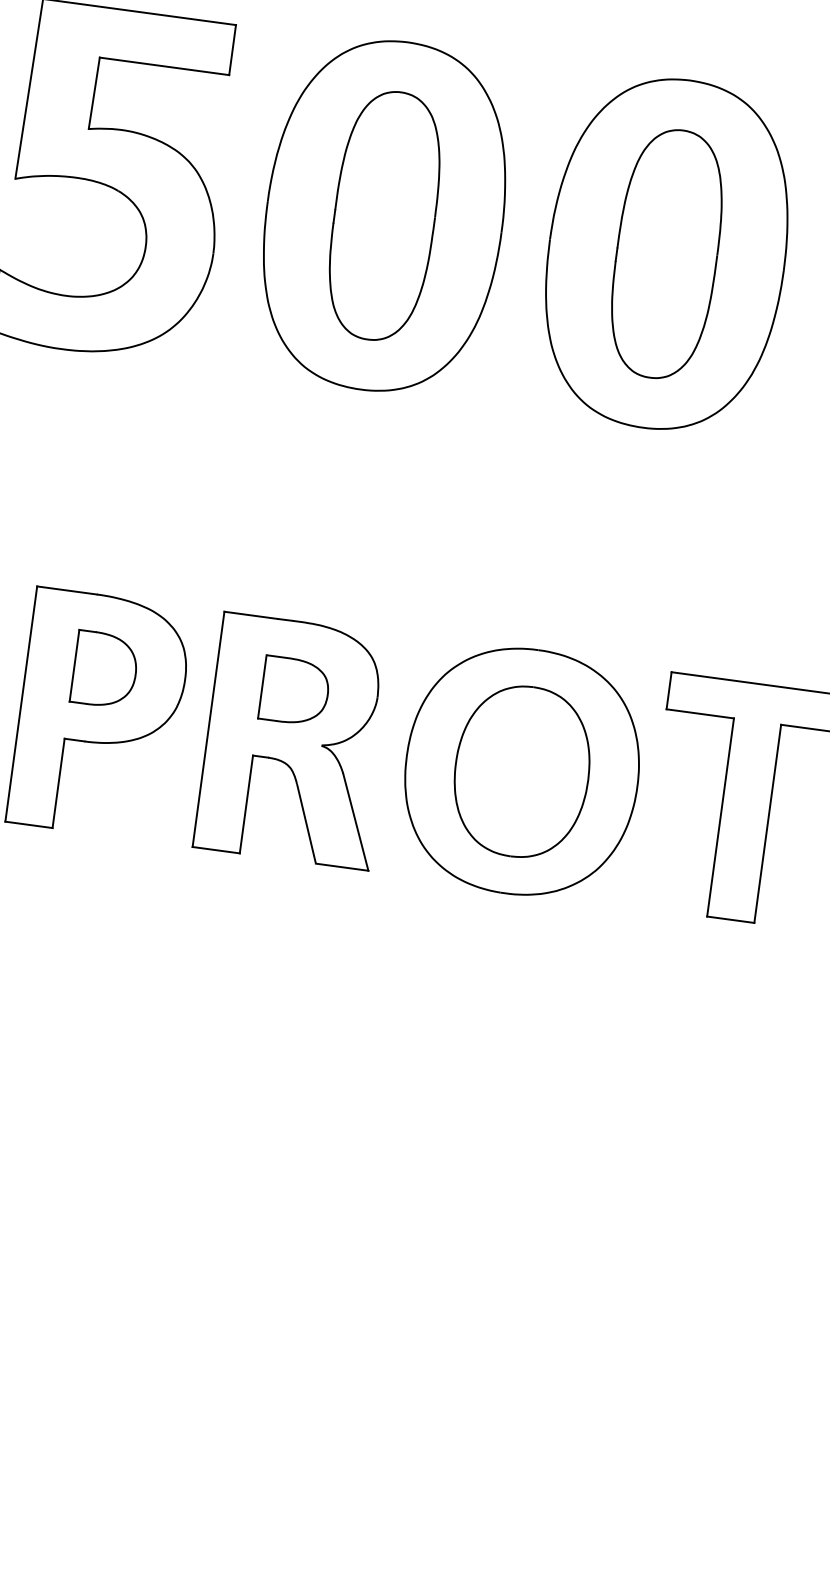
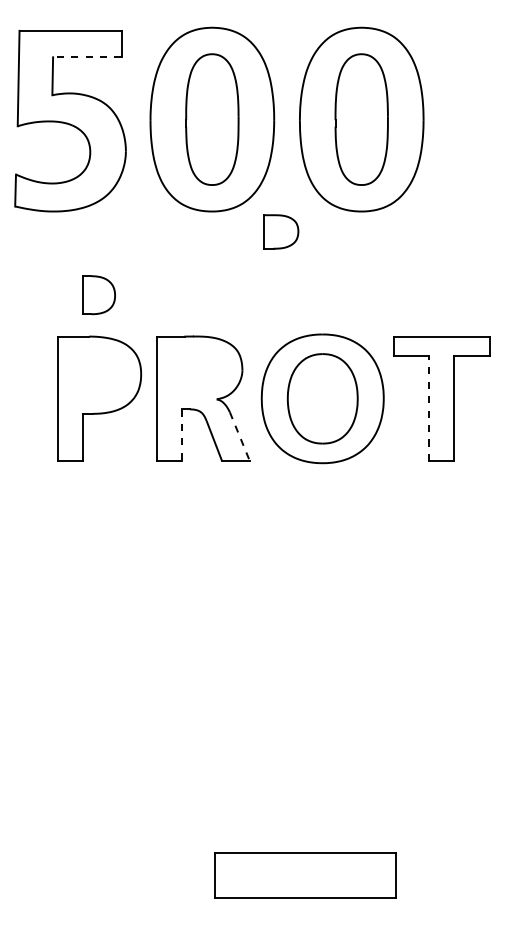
line: (162, 66) -> (86, 57), solid -> dashed
part: (104, 670) -> (98, 295), moved
part: (295, 690) -> (281, 231), moved
line: (245, 804) -> (181, 435), solid -> dashed
line: (721, 817) -> (429, 408), solid -> dashed
line: (356, 823) -> (240, 437), solid -> dashed

